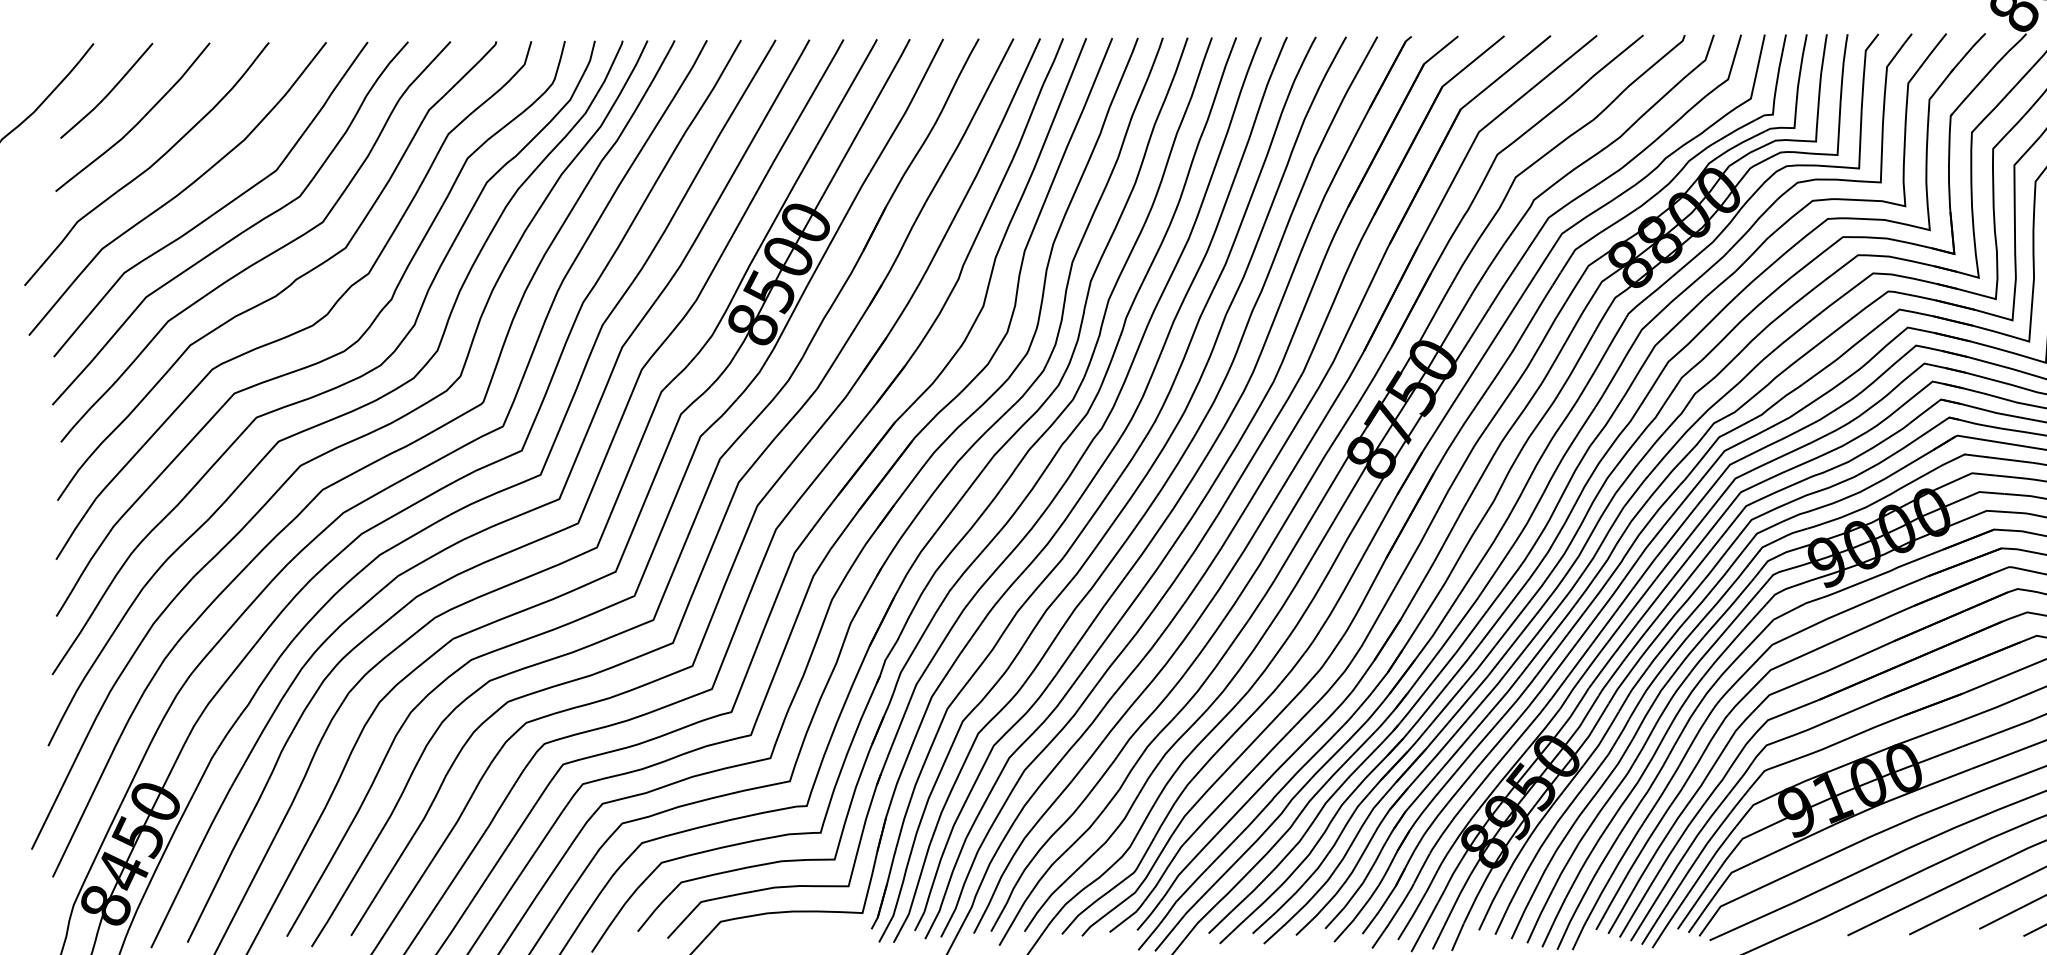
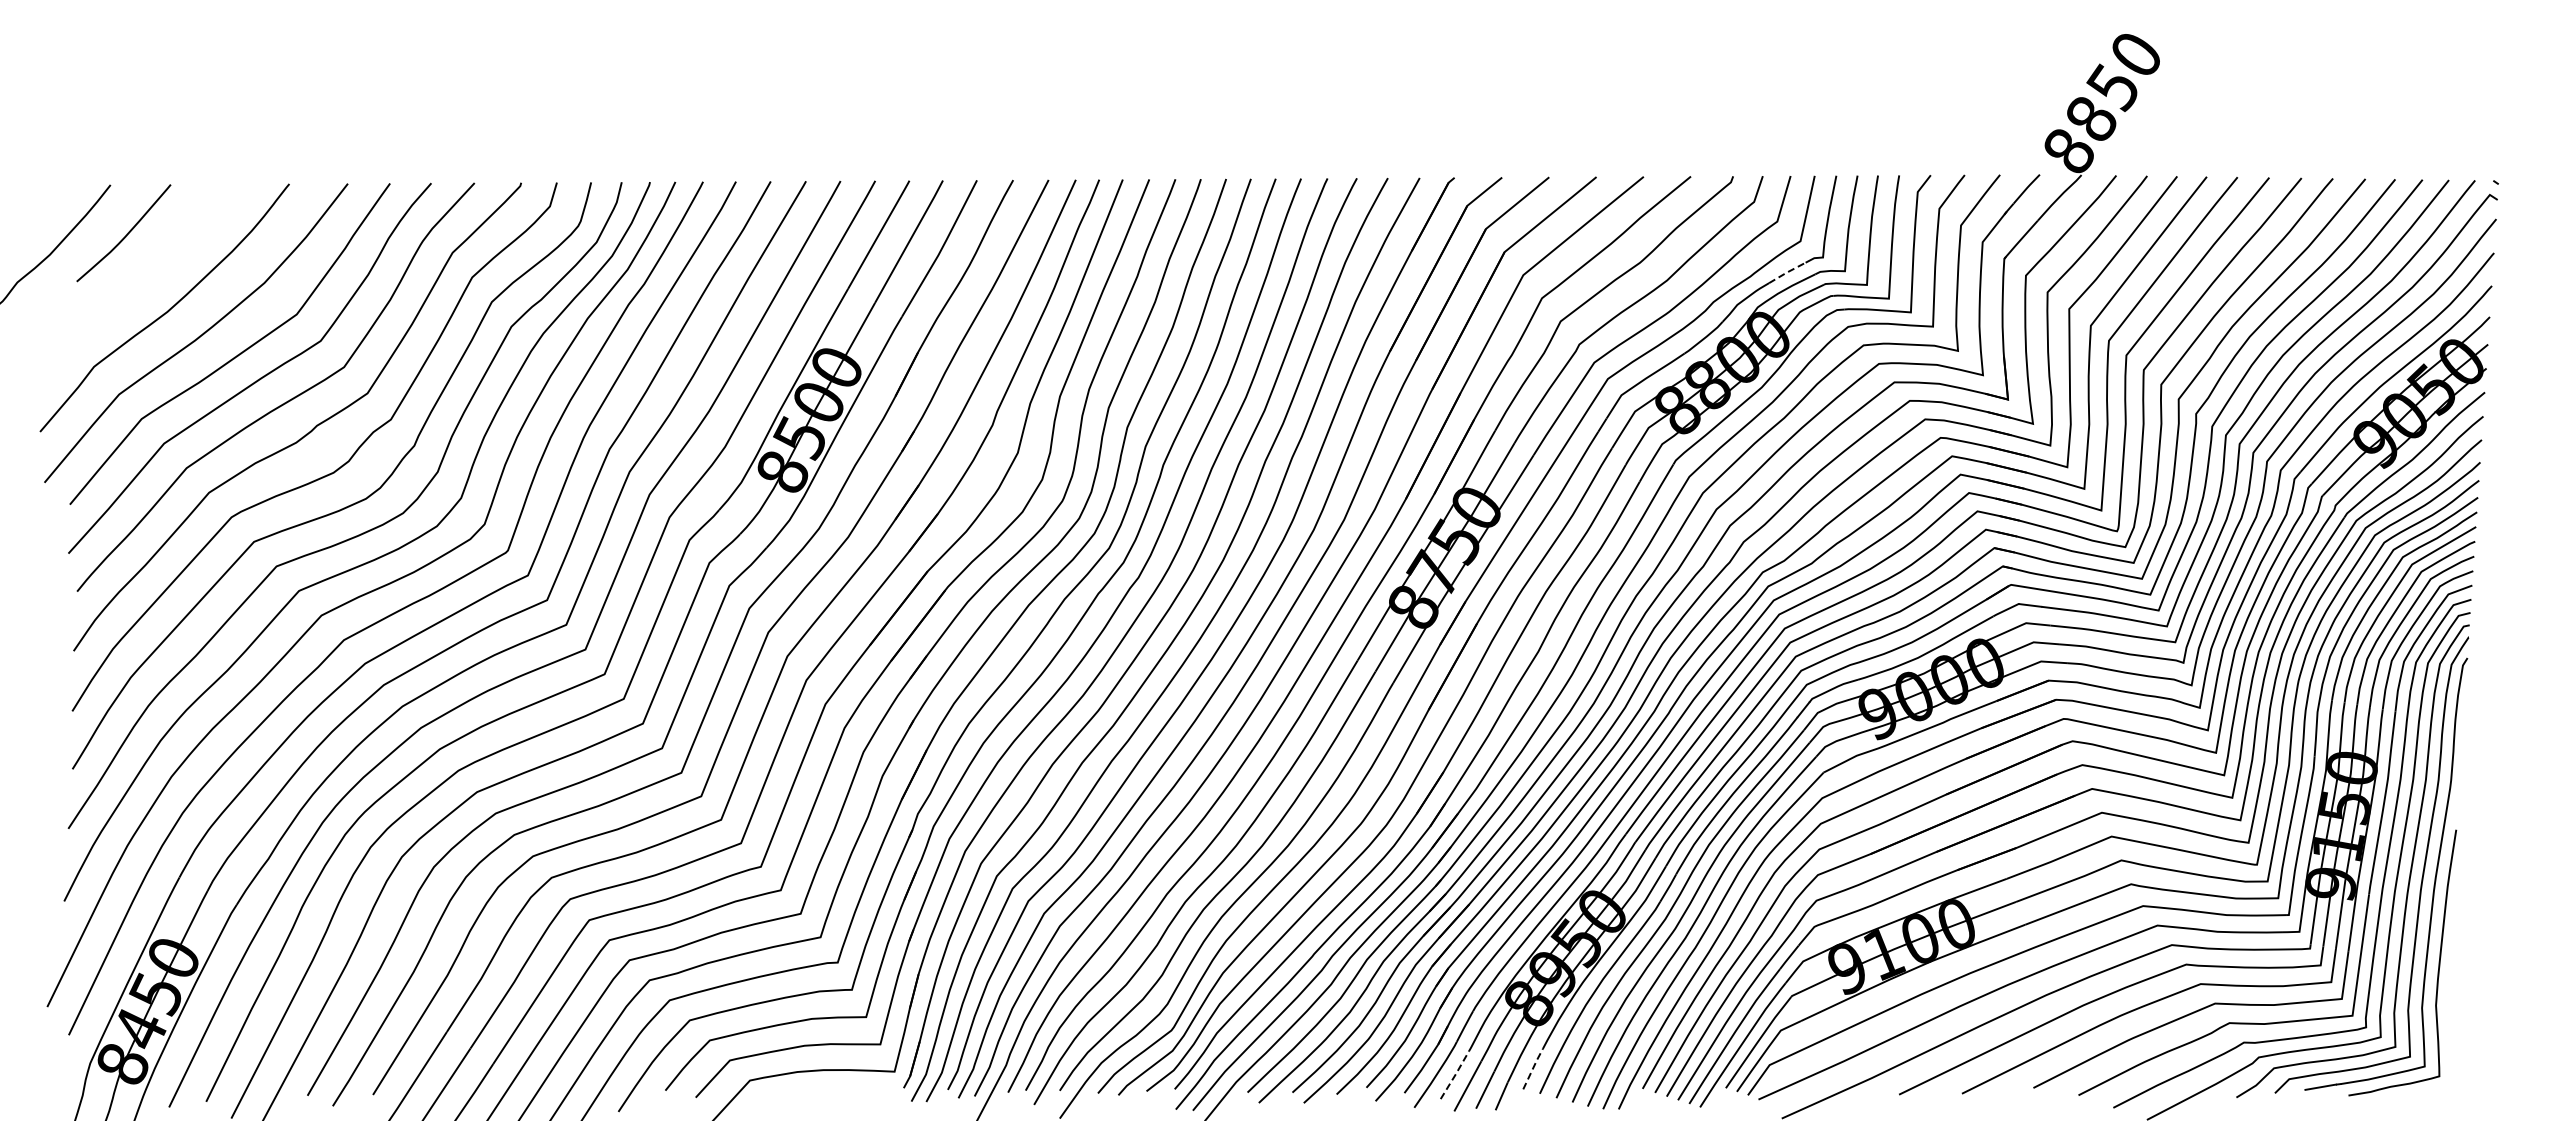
curve: (137, 122) -> (155, 265), removed
line: (1737, 129) -> (1786, 272), solid -> dashed
line: (1489, 908) -> (1533, 1067), solid -> dashed
line: (1412, 915) -> (1455, 1074), solid -> dashed

